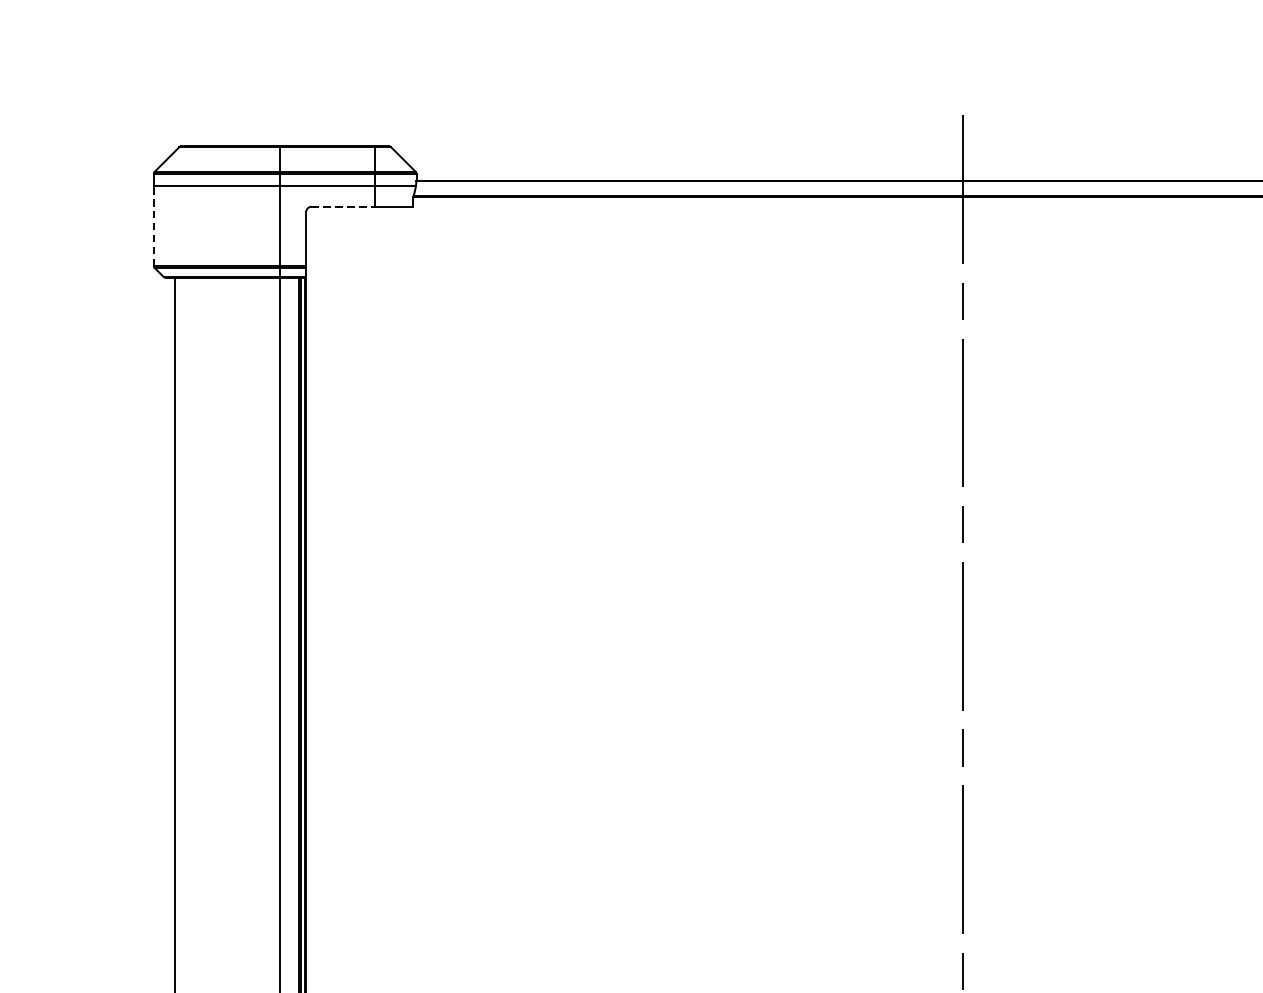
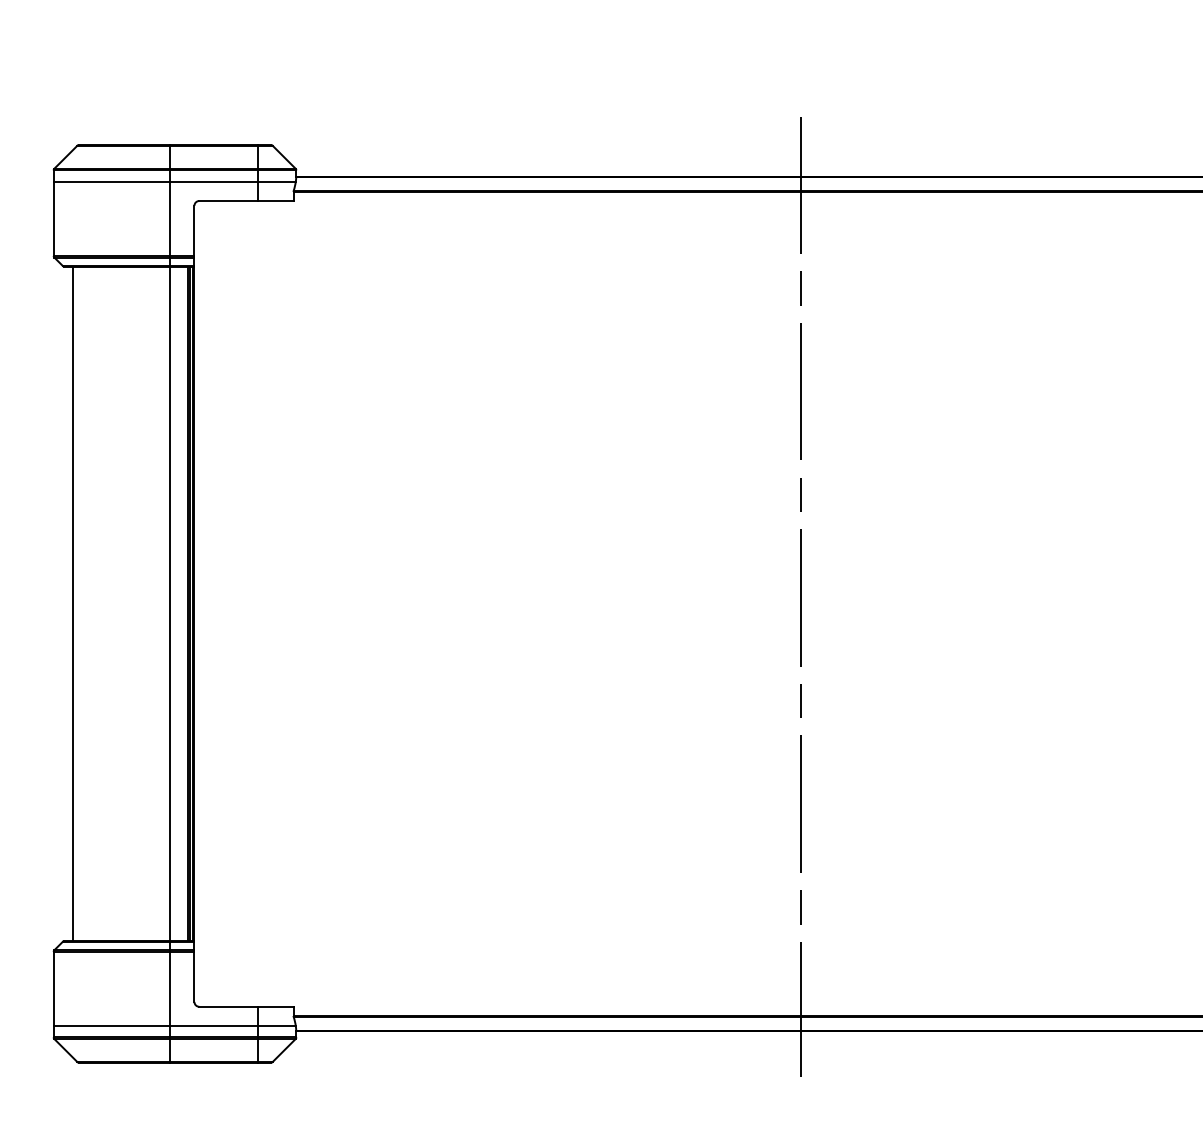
line: (343, 207) -> (228, 201), dashed -> solid
line: (153, 225) -> (53, 218), dashed -> solid

